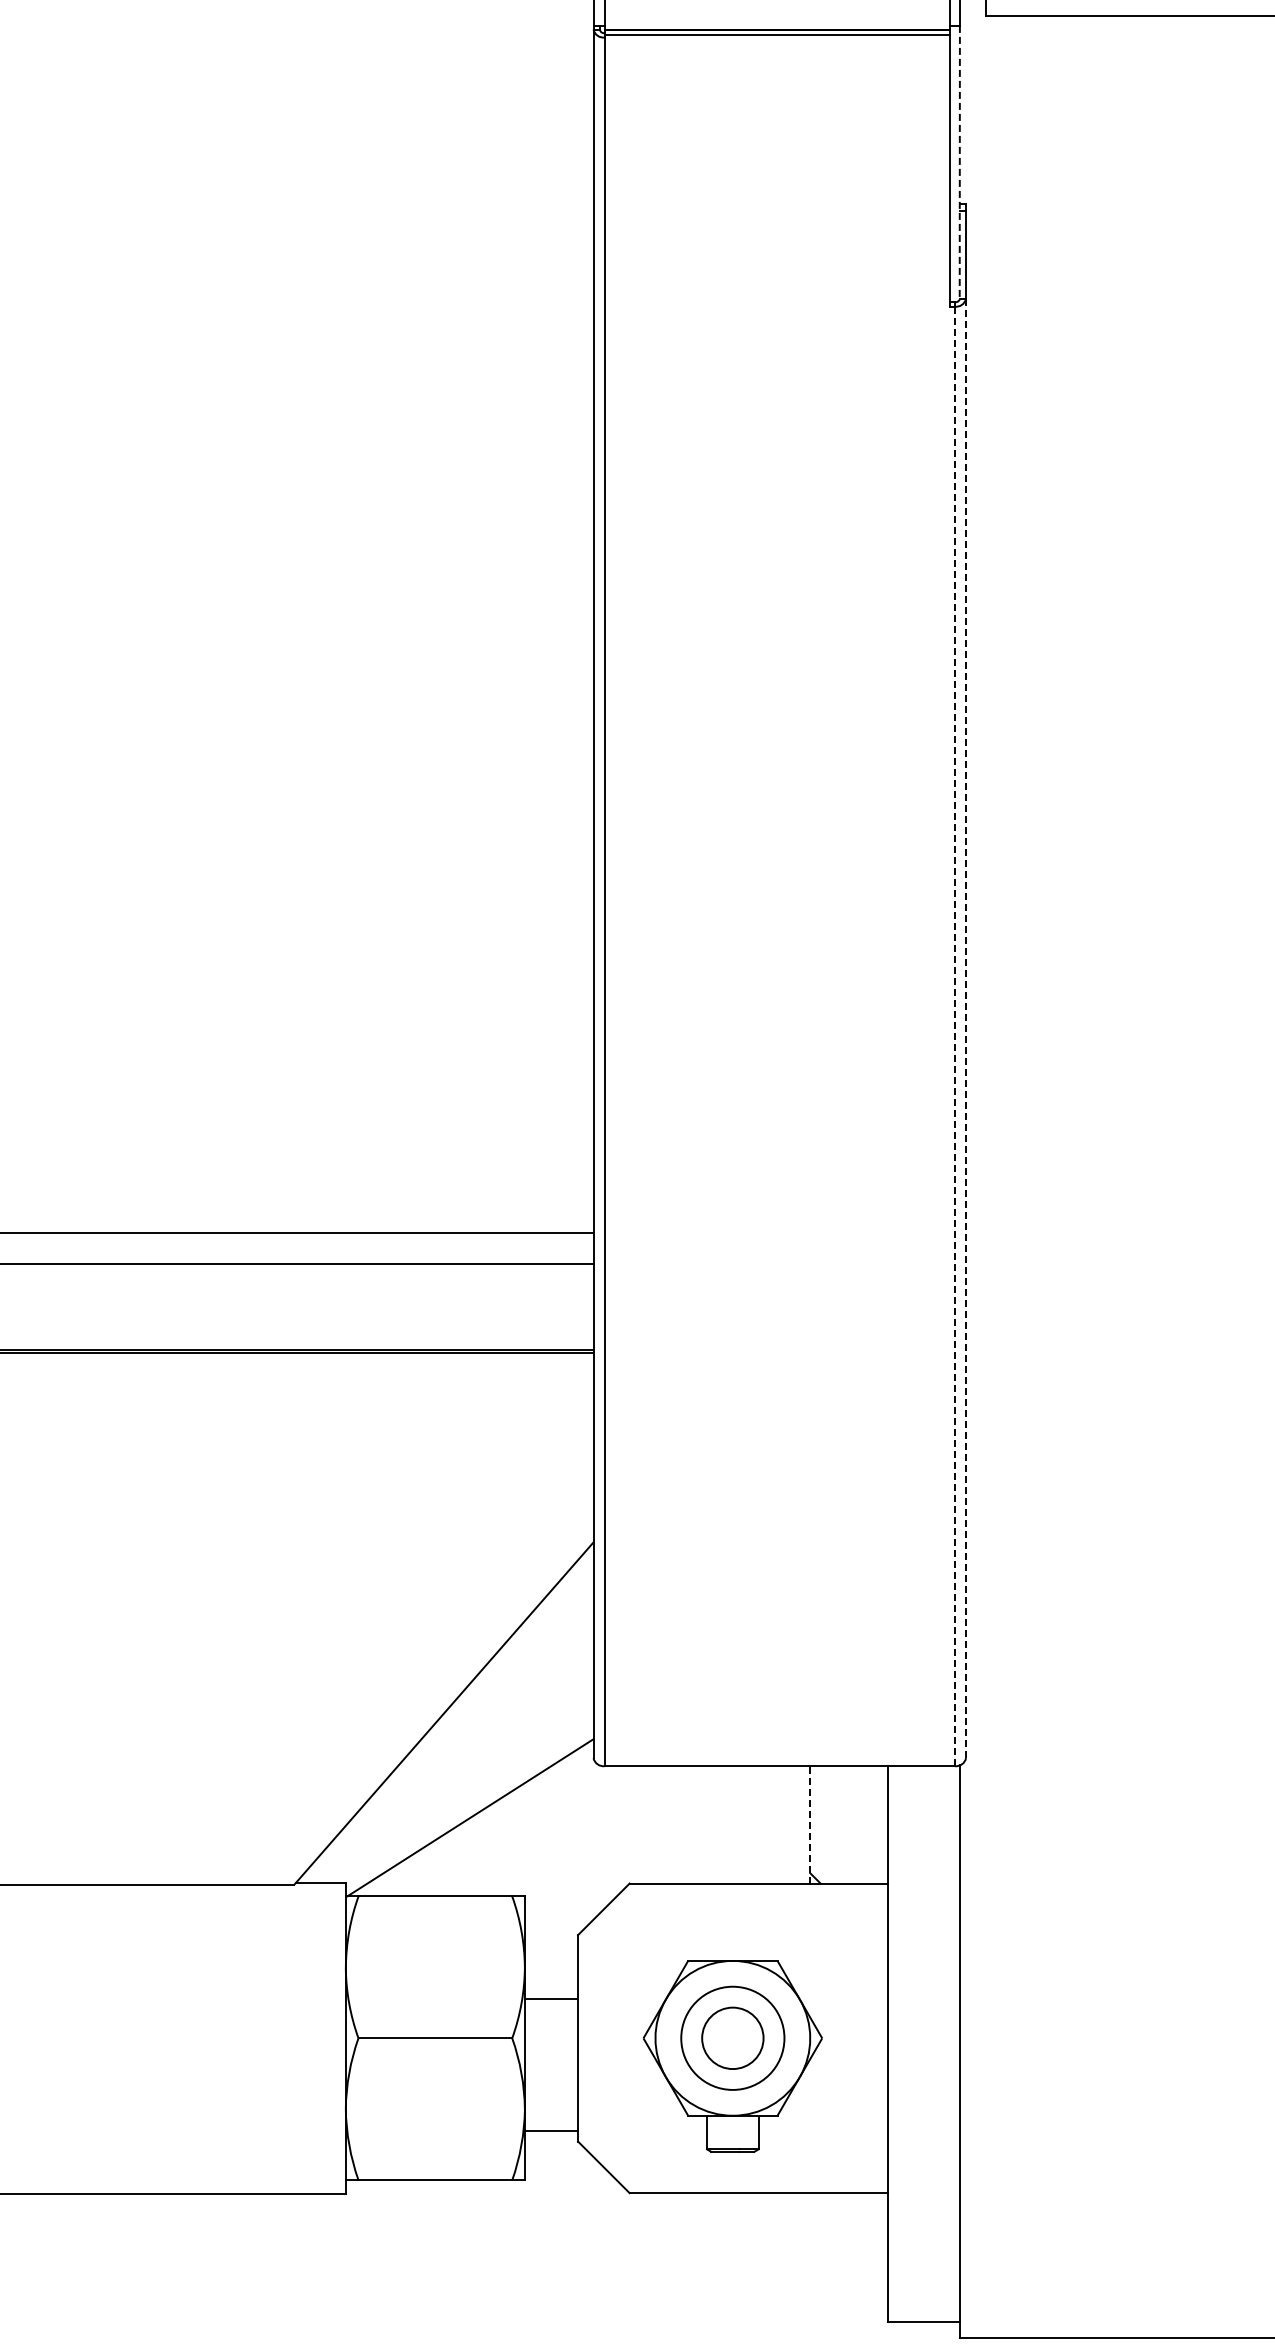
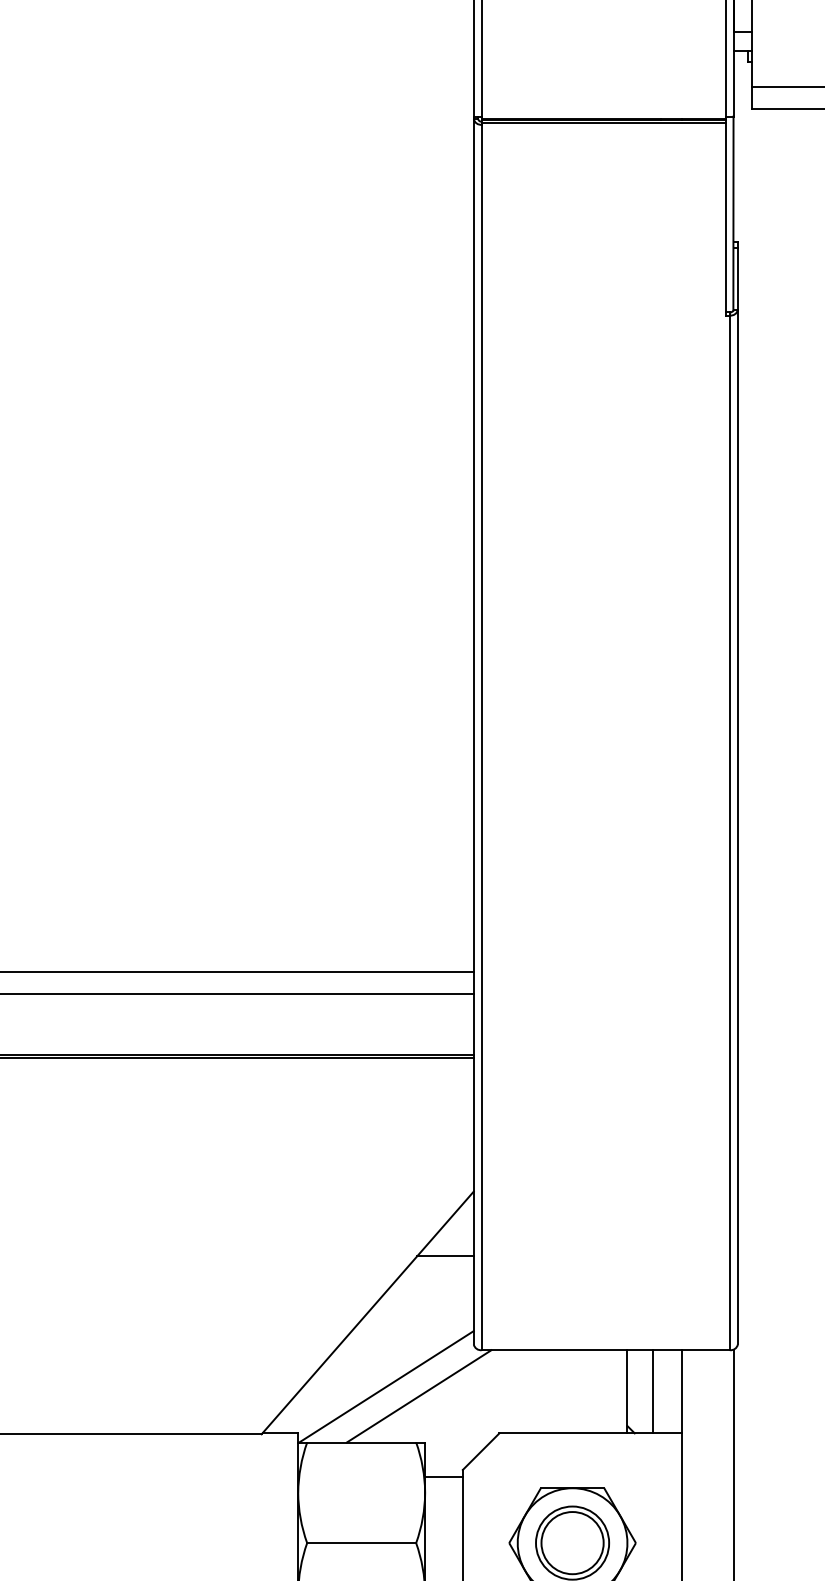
line: (959, 162) -> (733, 213), dashed -> solid
line: (966, 1028) -> (738, 827), dashed -> solid
line: (954, 1036) -> (729, 832), dashed -> solid
line: (553, 1633) -> (445, 1256), added
line: (810, 1824) -> (627, 1391), dashed -> solid
line: (846, 1824) -> (653, 1391), added
line: (516, 1831) -> (419, 1396), added
line: (551, 1999) -> (444, 1477), moved
circle: (732, 2038) -> (572, 1543), size x1.43

